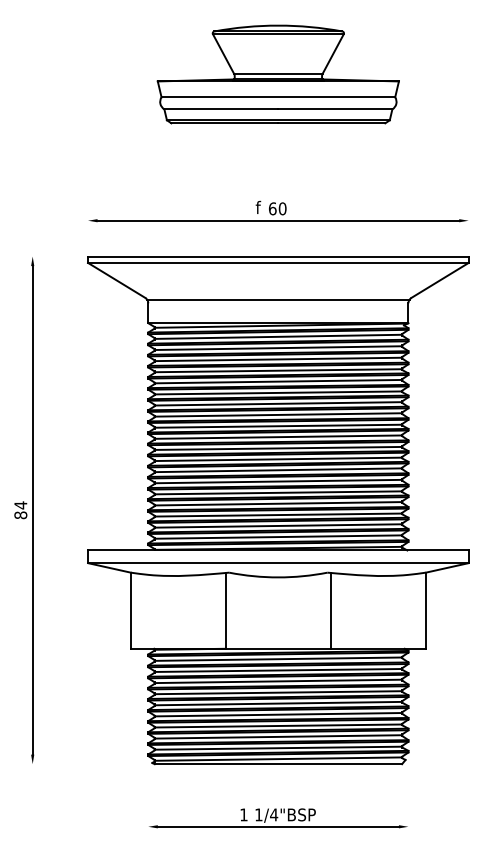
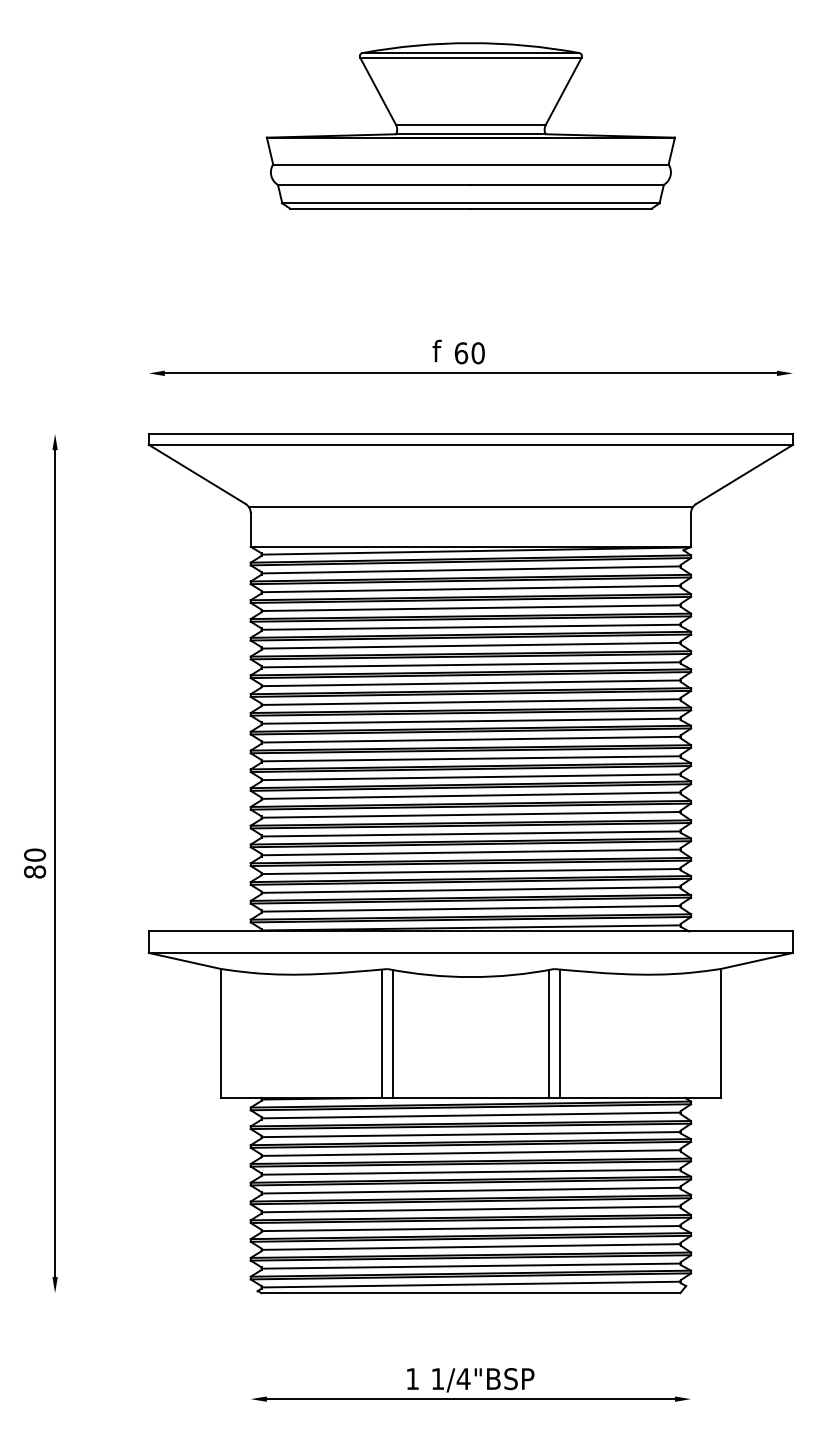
text: (20, 505) -> (34, 855), 84 -> 80
line: (232, 610) -> (393, 1033), added
line: (324, 610) -> (548, 1033), added

